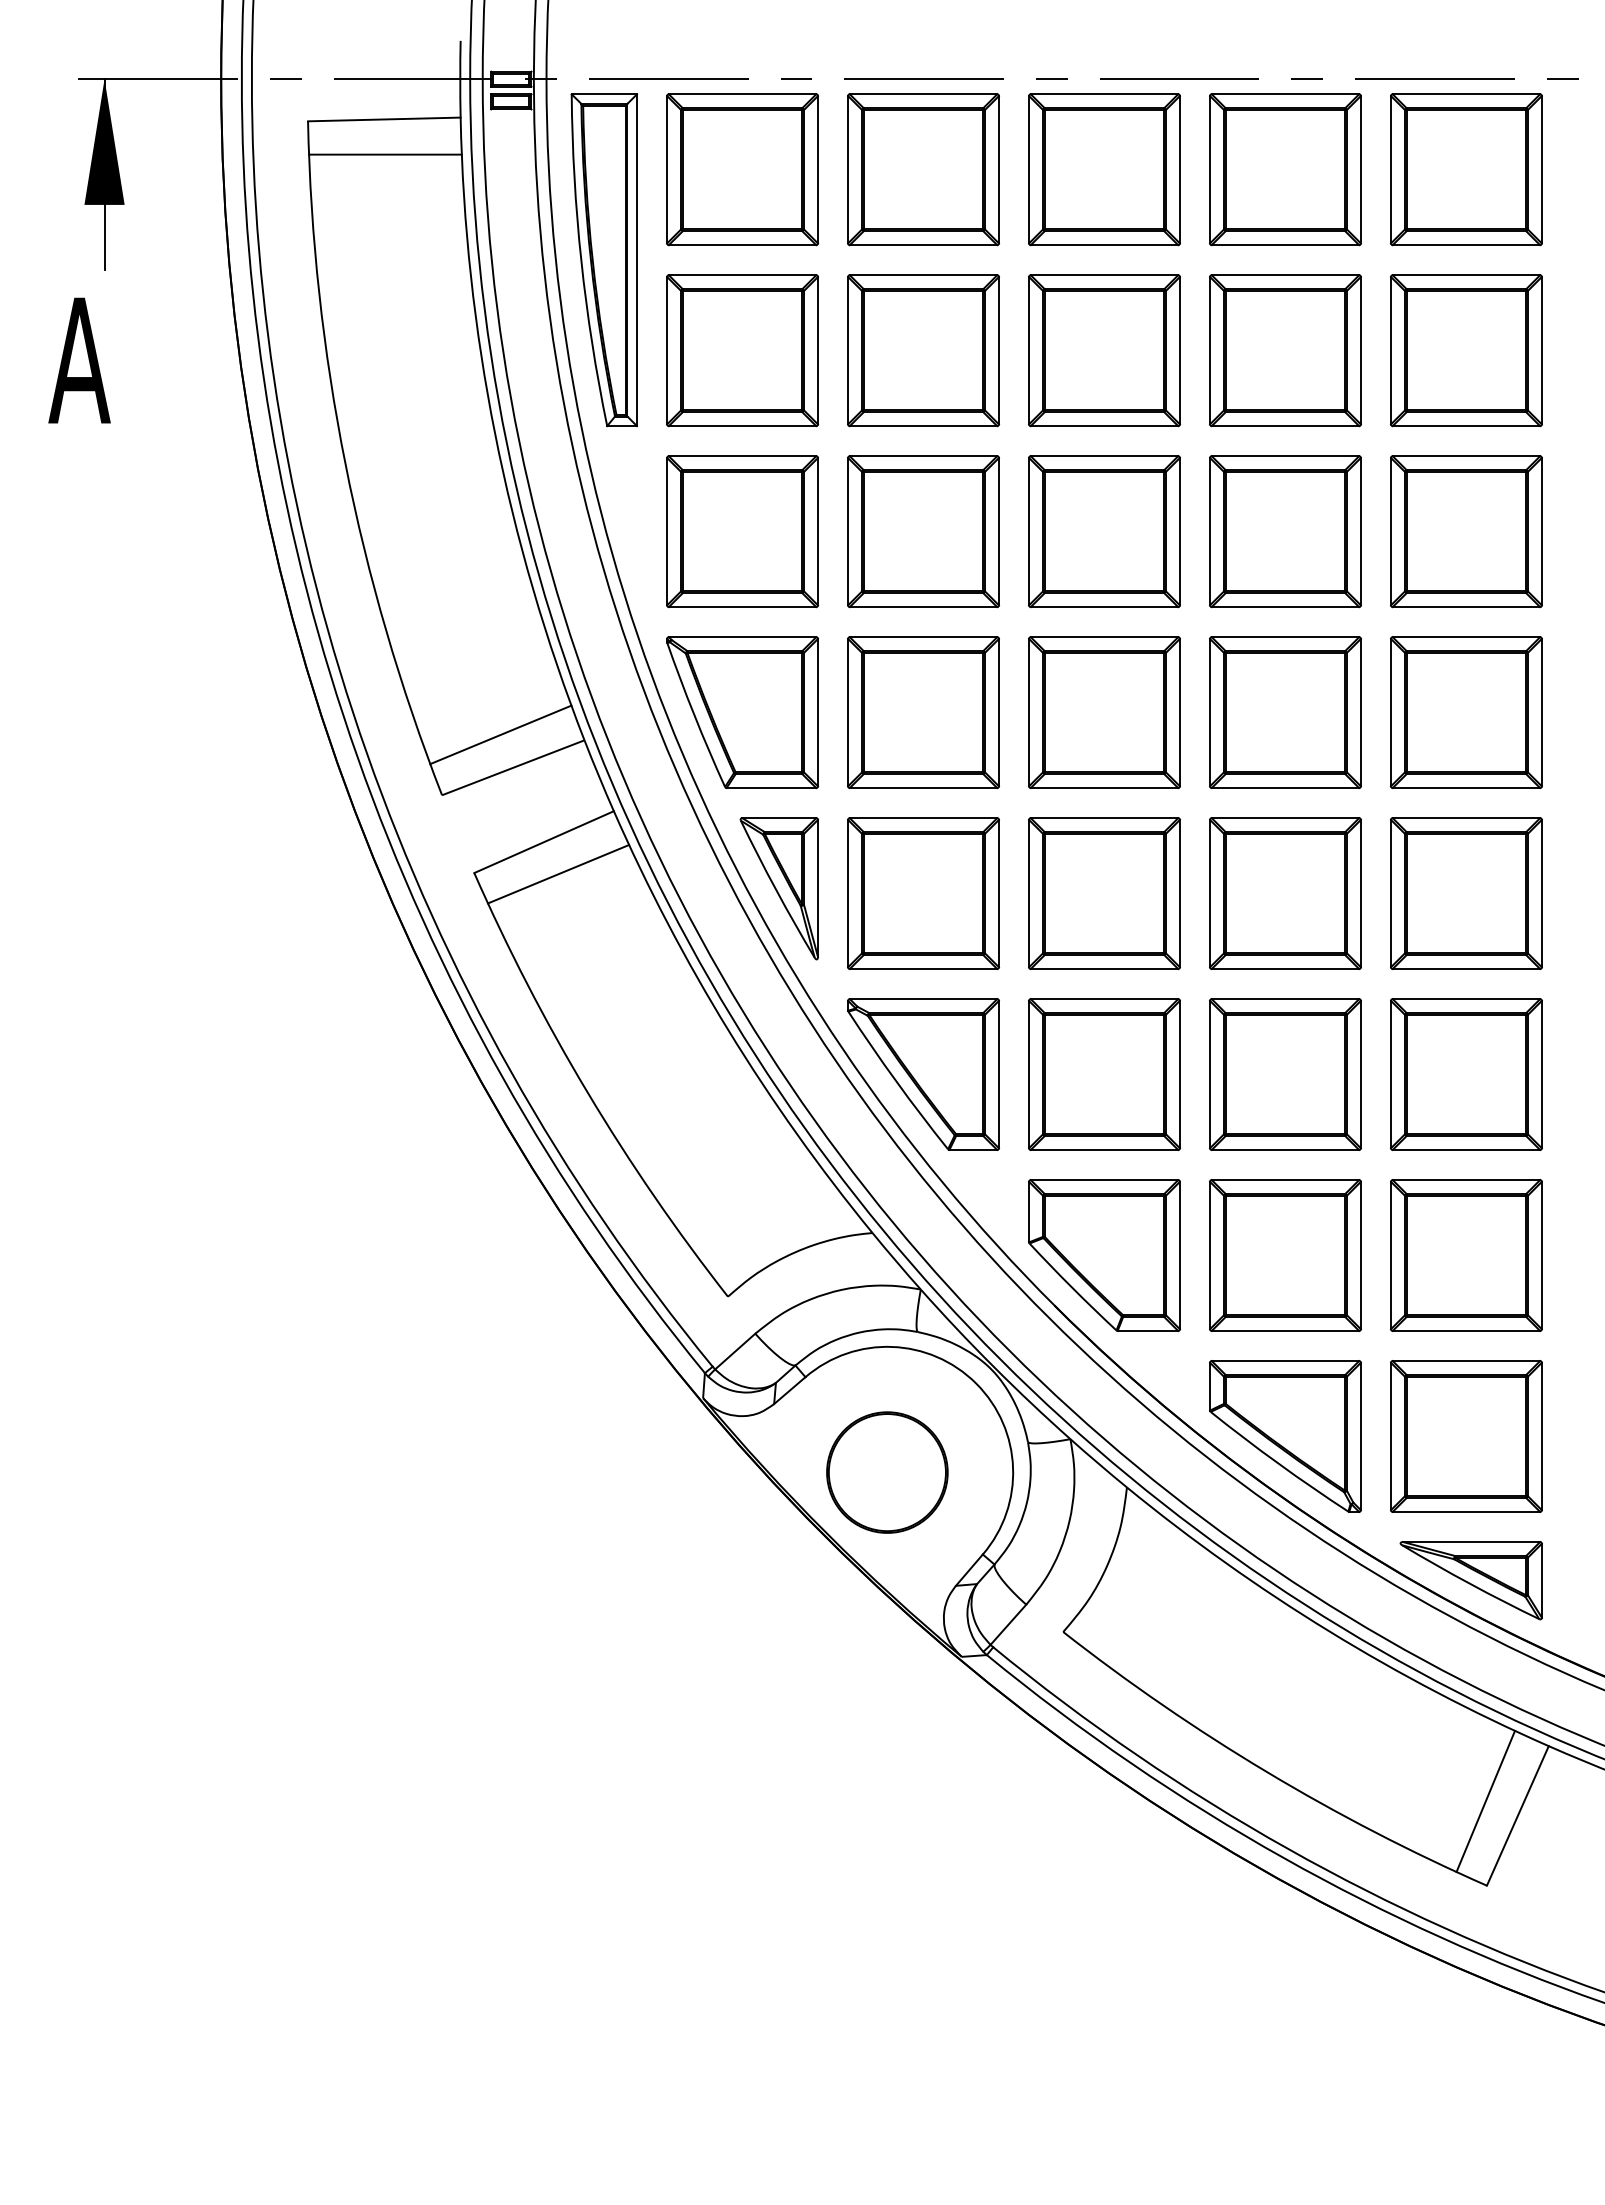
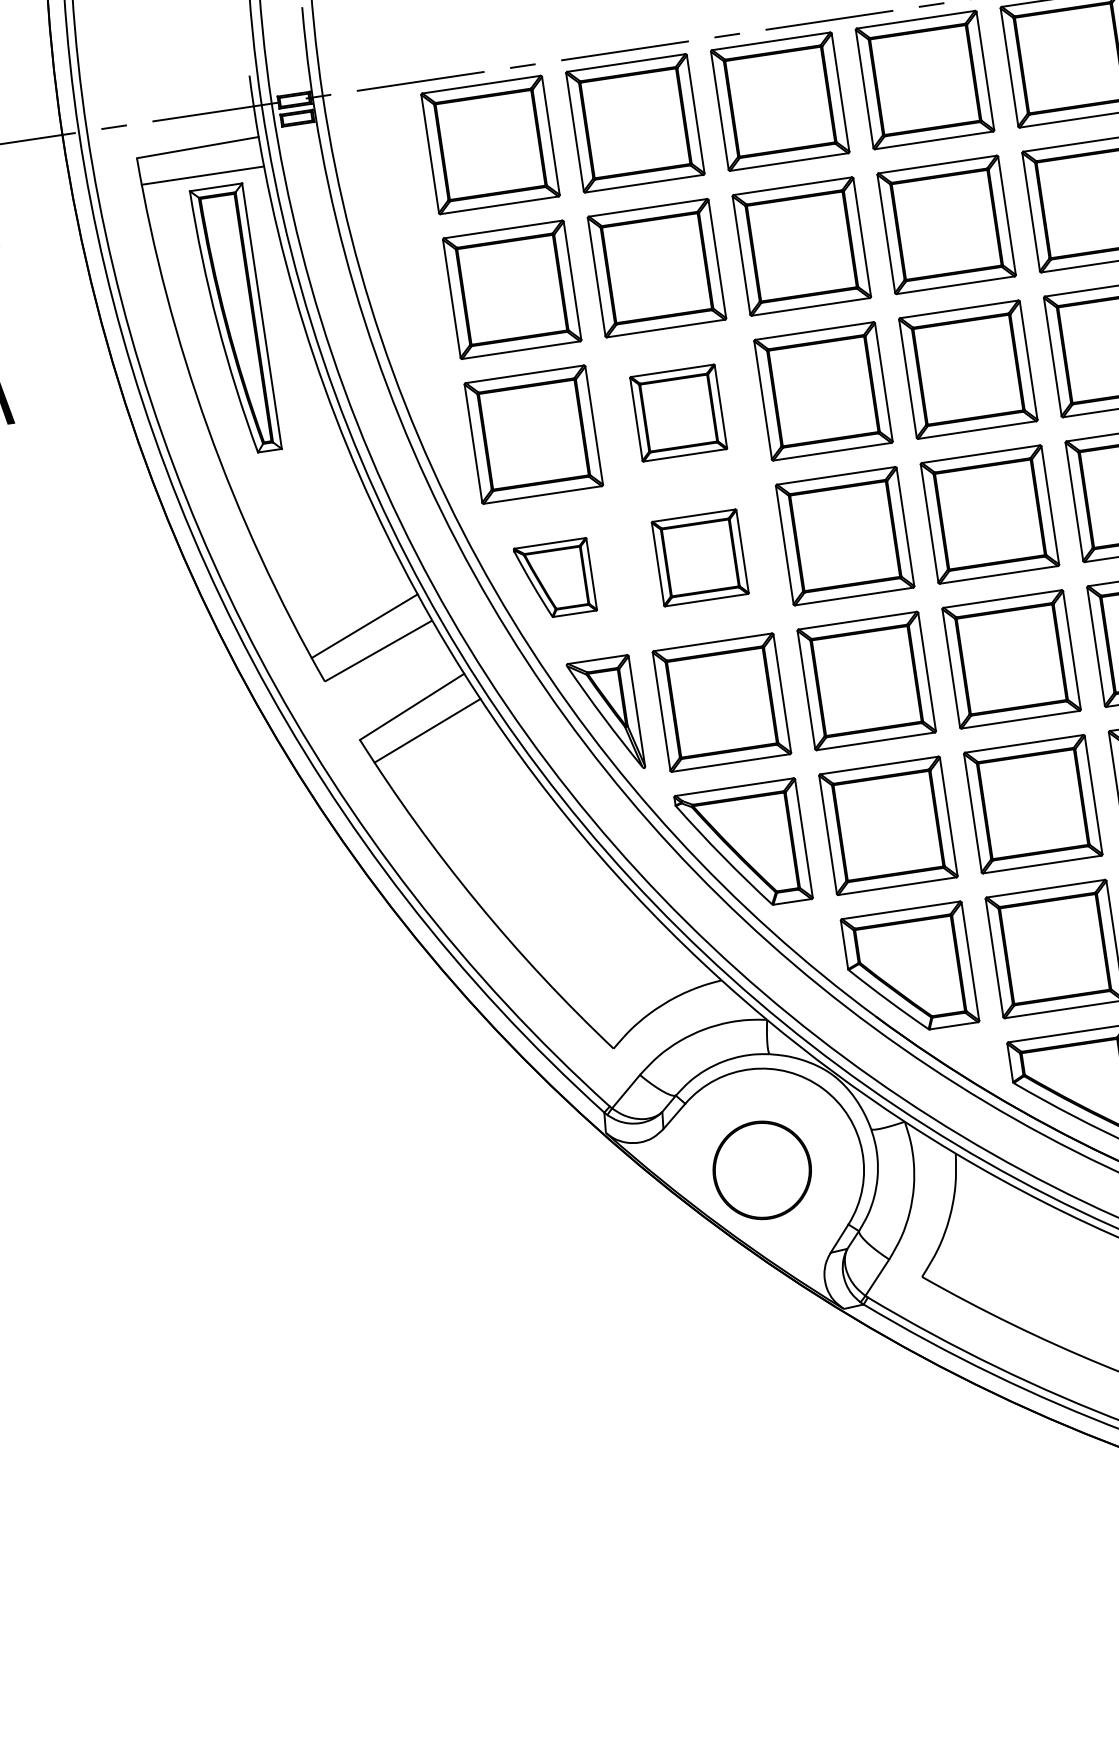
part: (604, 260) -> (236, 320), moved
part: (923, 531) -> (678, 412), size x0.7
part: (742, 712) -> (555, 579), size x0.6
part: (923, 712) -> (700, 557), size x0.7

